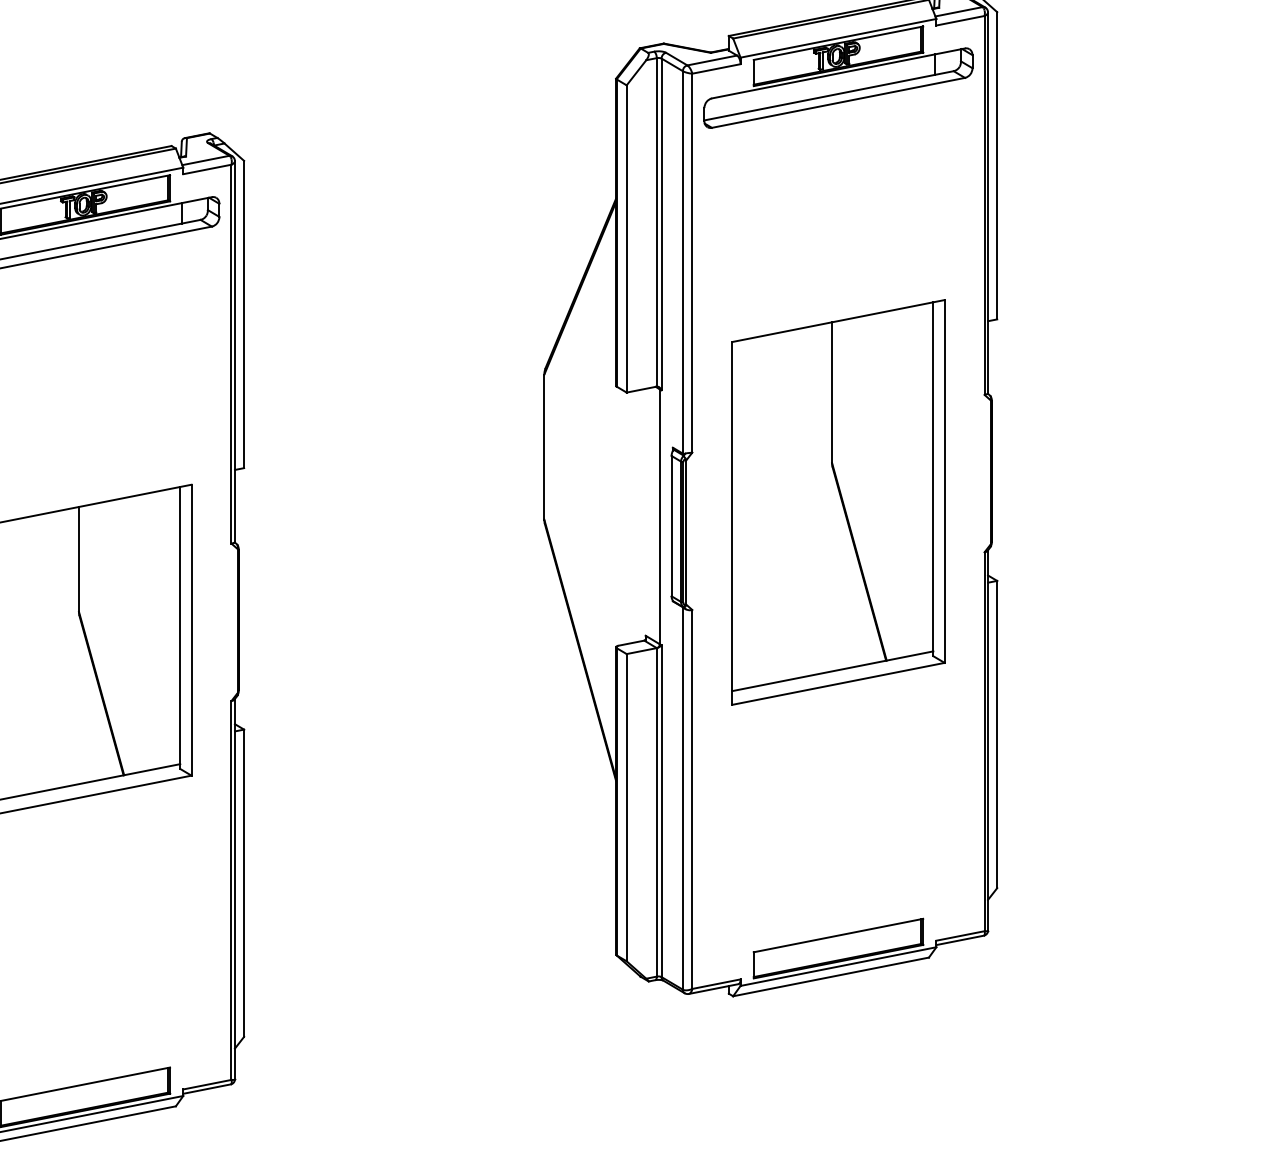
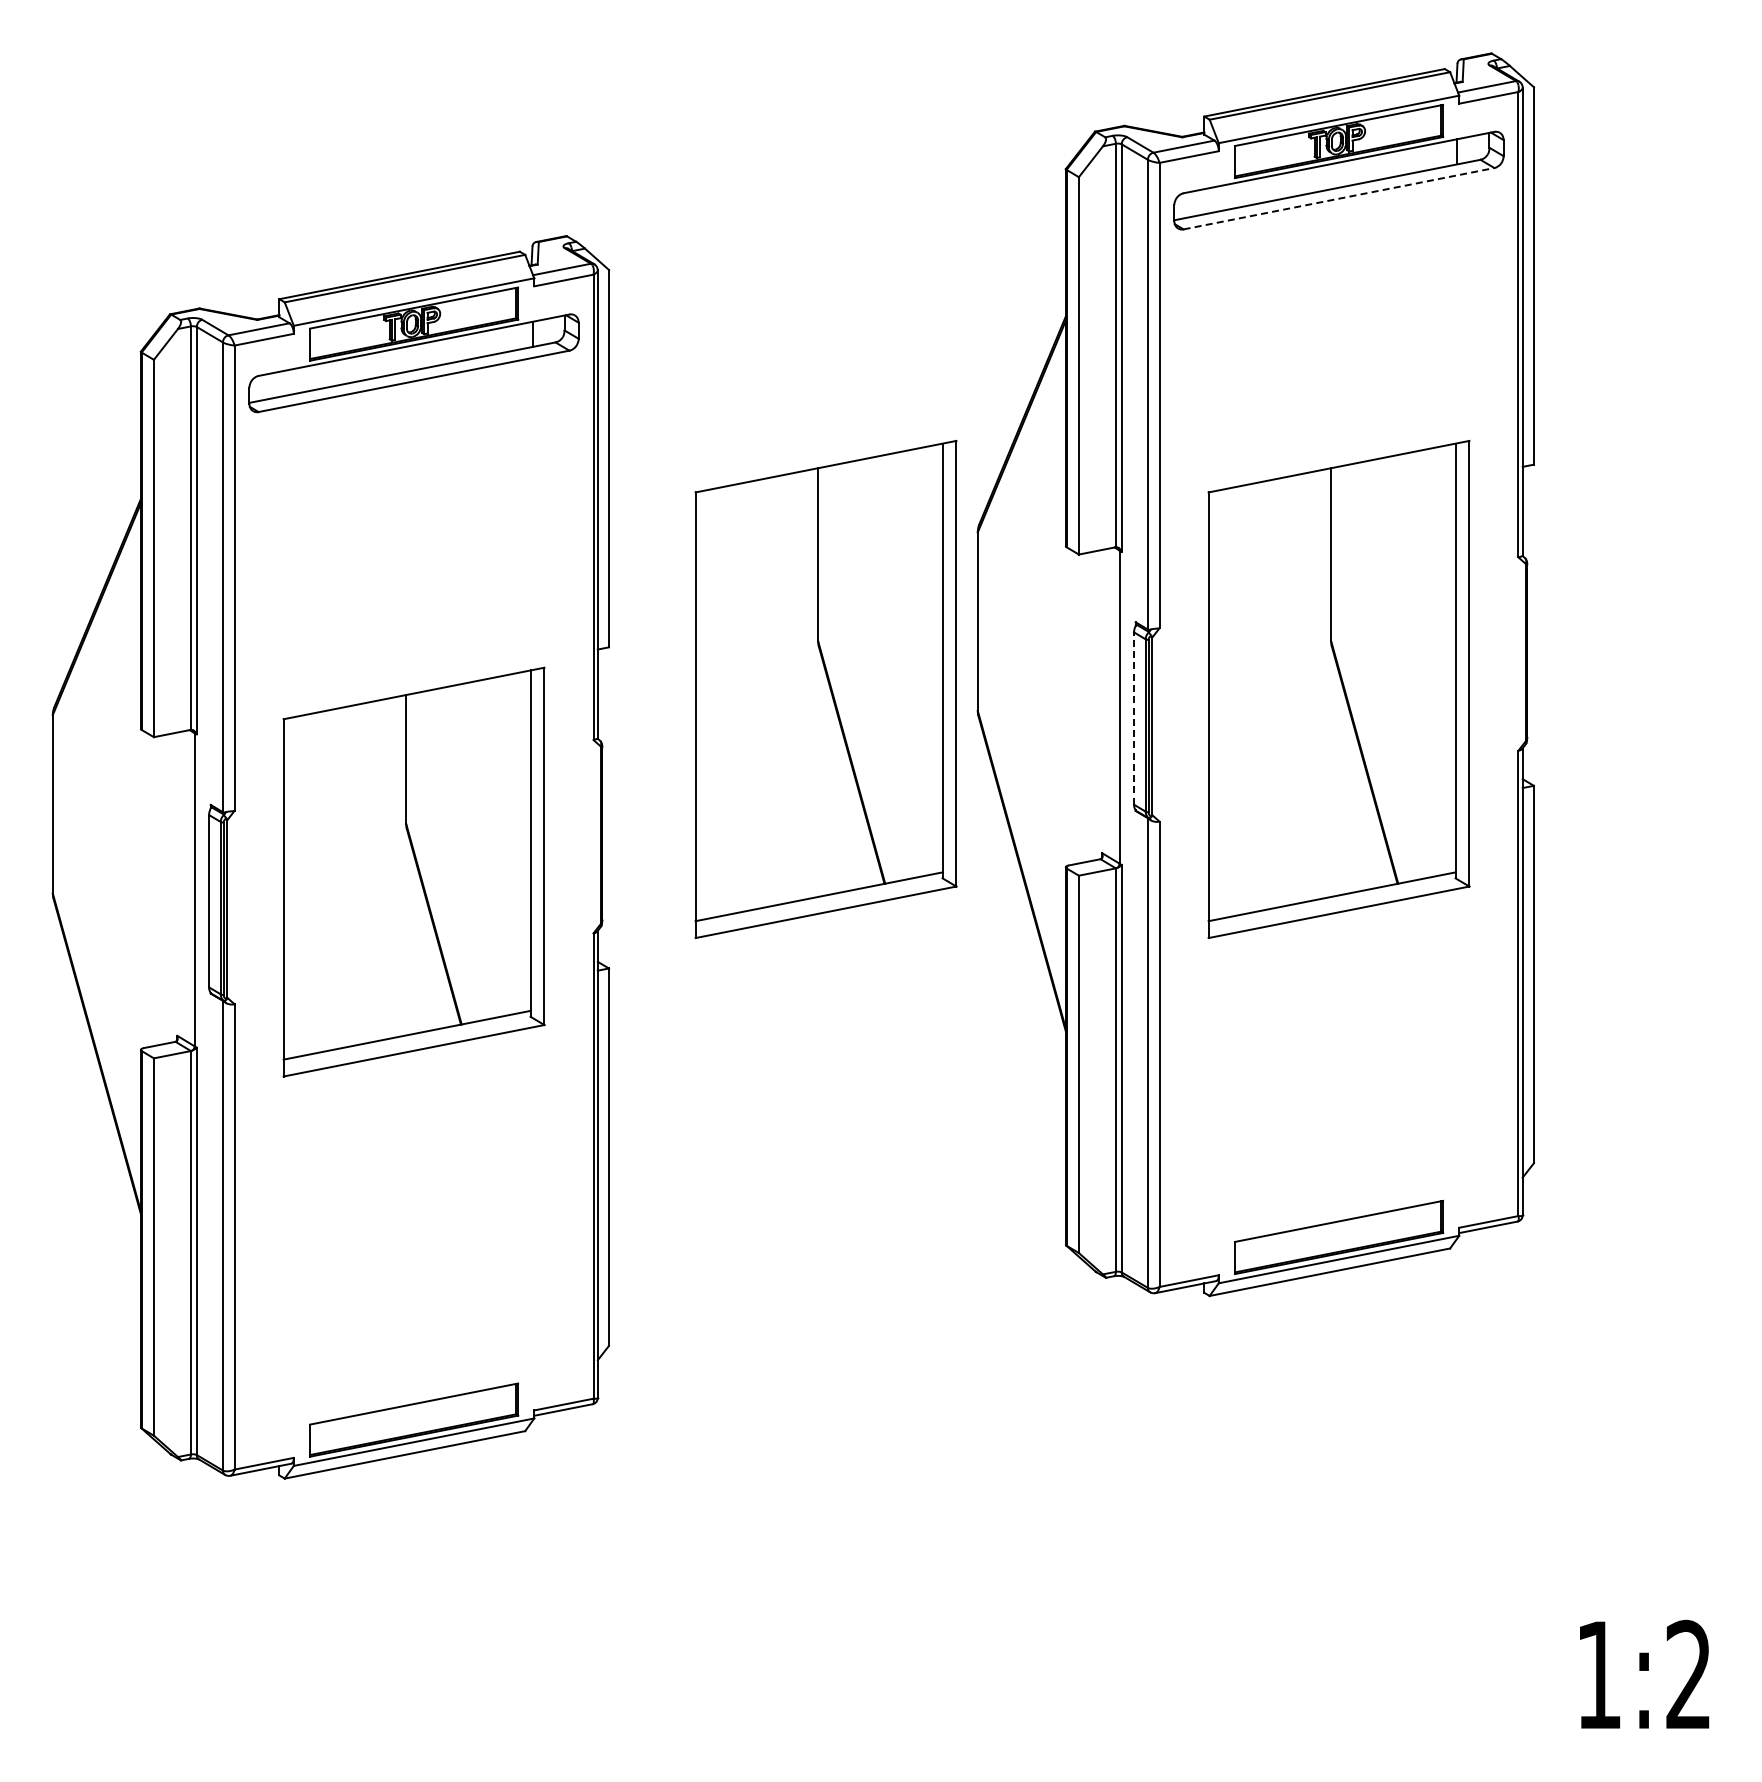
line: (838, 102) -> (1339, 198), solid -> dashed
part: (420, 502) -> (825, 689), added
line: (671, 526) -> (1134, 718), solid -> dashed

